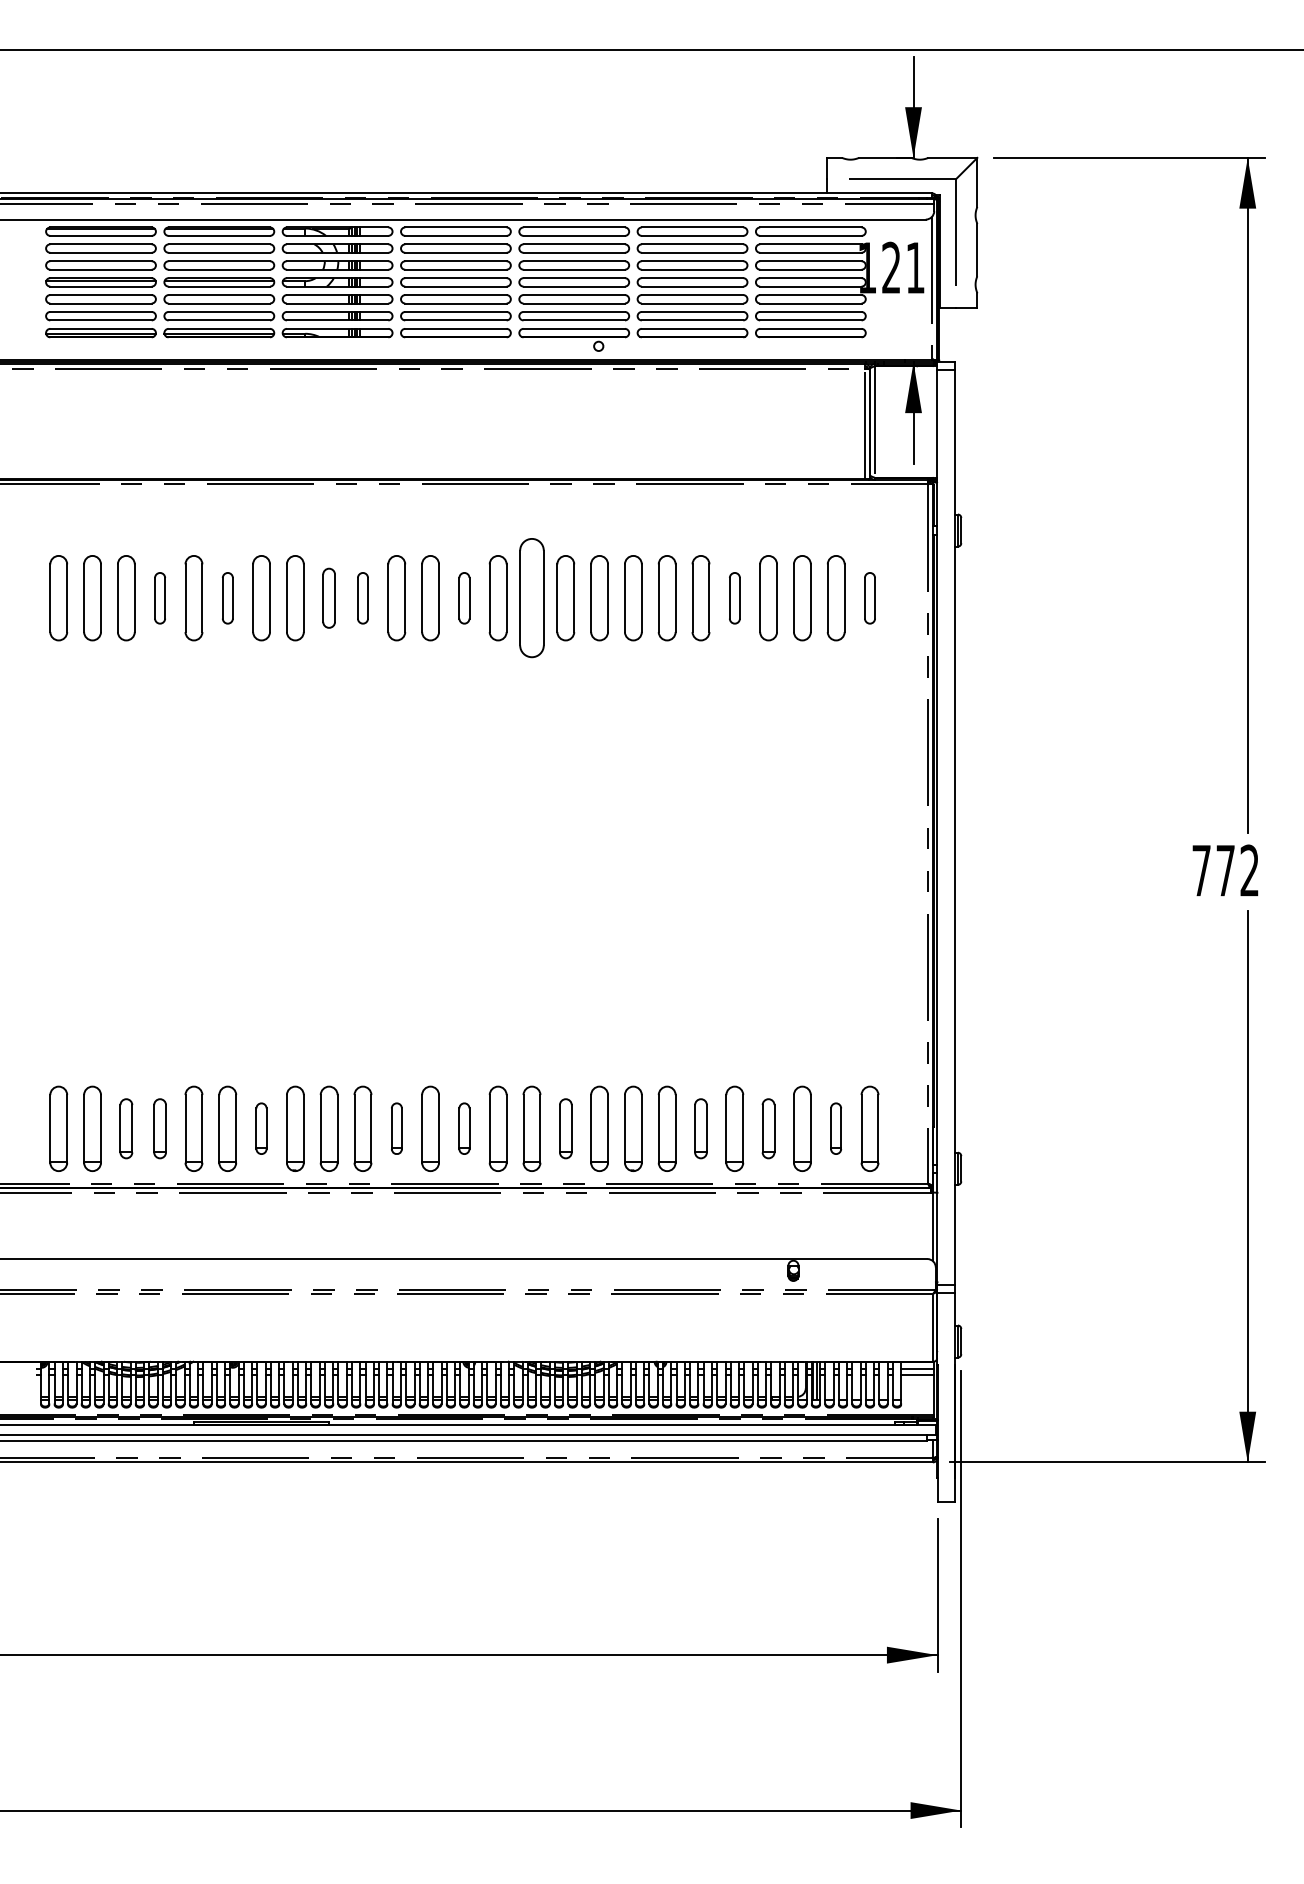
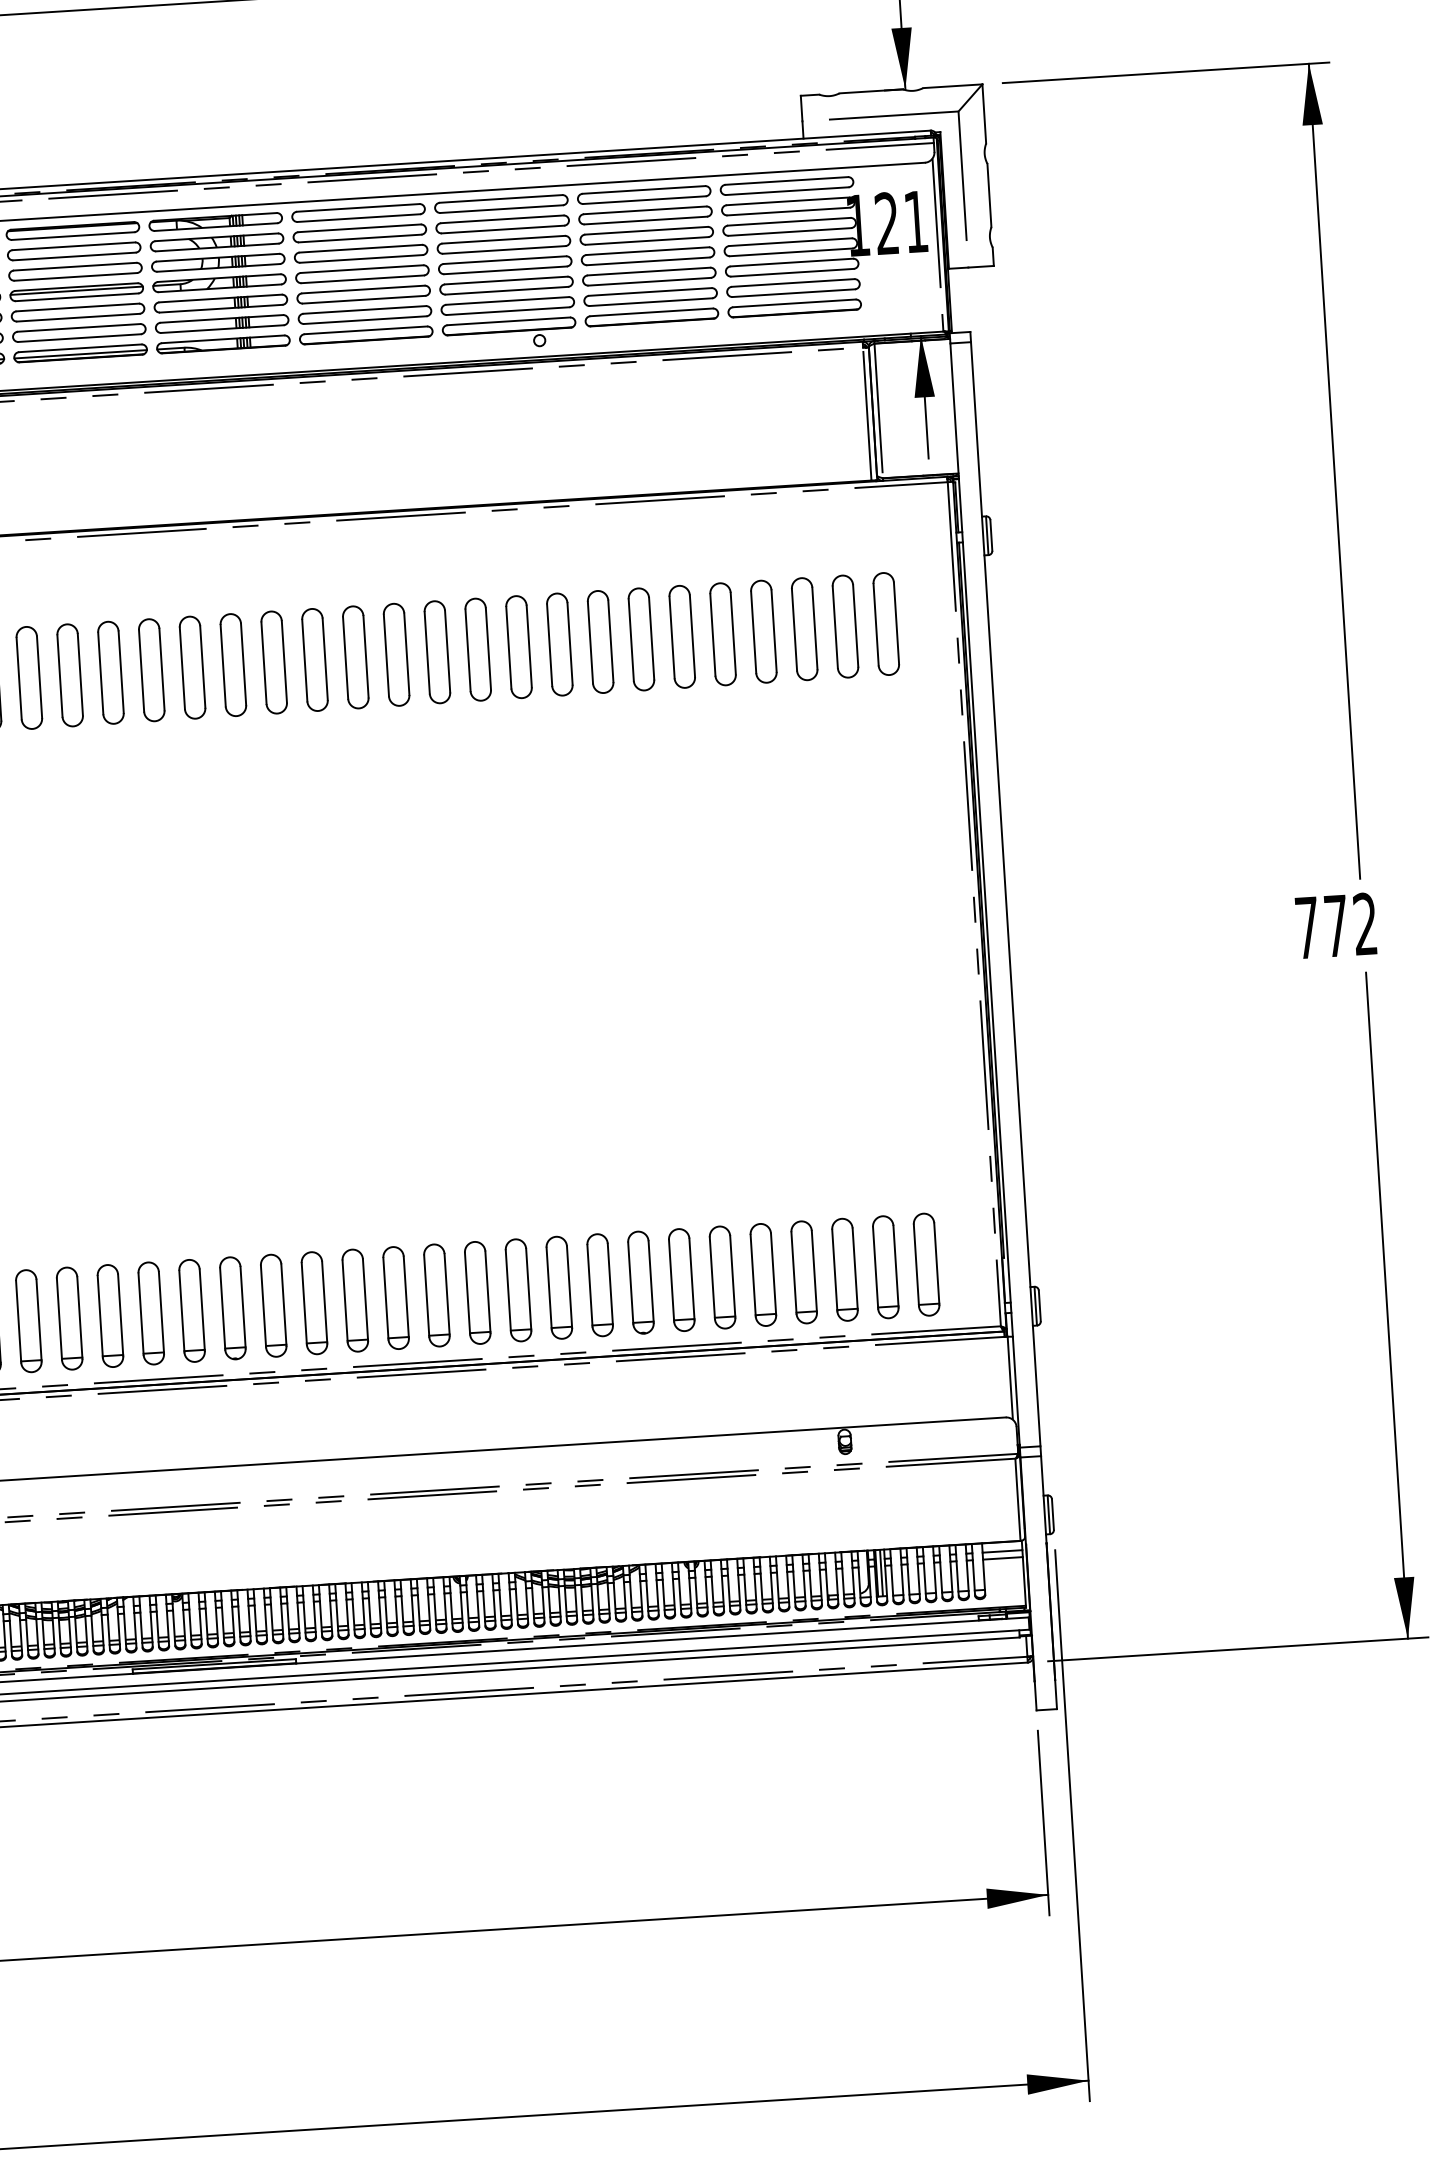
part: (159, 598) -> (28, 678), size x1.67
part: (227, 598) -> (110, 673), size x1.67
part: (328, 598) -> (232, 665), size x1.43
part: (362, 598) -> (273, 662), size x1.67
part: (464, 598) -> (396, 655), size x1.67
part: (531, 598) -> (477, 650), size x0.71
part: (734, 598) -> (722, 634), size x1.67
part: (869, 598) -> (885, 624), size x1.67
part: (126, 1128) -> (28, 1320), size x1.43
part: (159, 1128) -> (68, 1318), size x1.43
part: (261, 1128) -> (191, 1310), size x1.67
part: (396, 1128) -> (354, 1300), size x1.67
part: (464, 1128) -> (437, 1295), size x1.67
part: (565, 1128) -> (558, 1287), size x1.43
part: (700, 1128) -> (721, 1277), size x1.43
part: (768, 1128) -> (804, 1271), size x1.43
part: (835, 1128) -> (884, 1266), size x1.67

